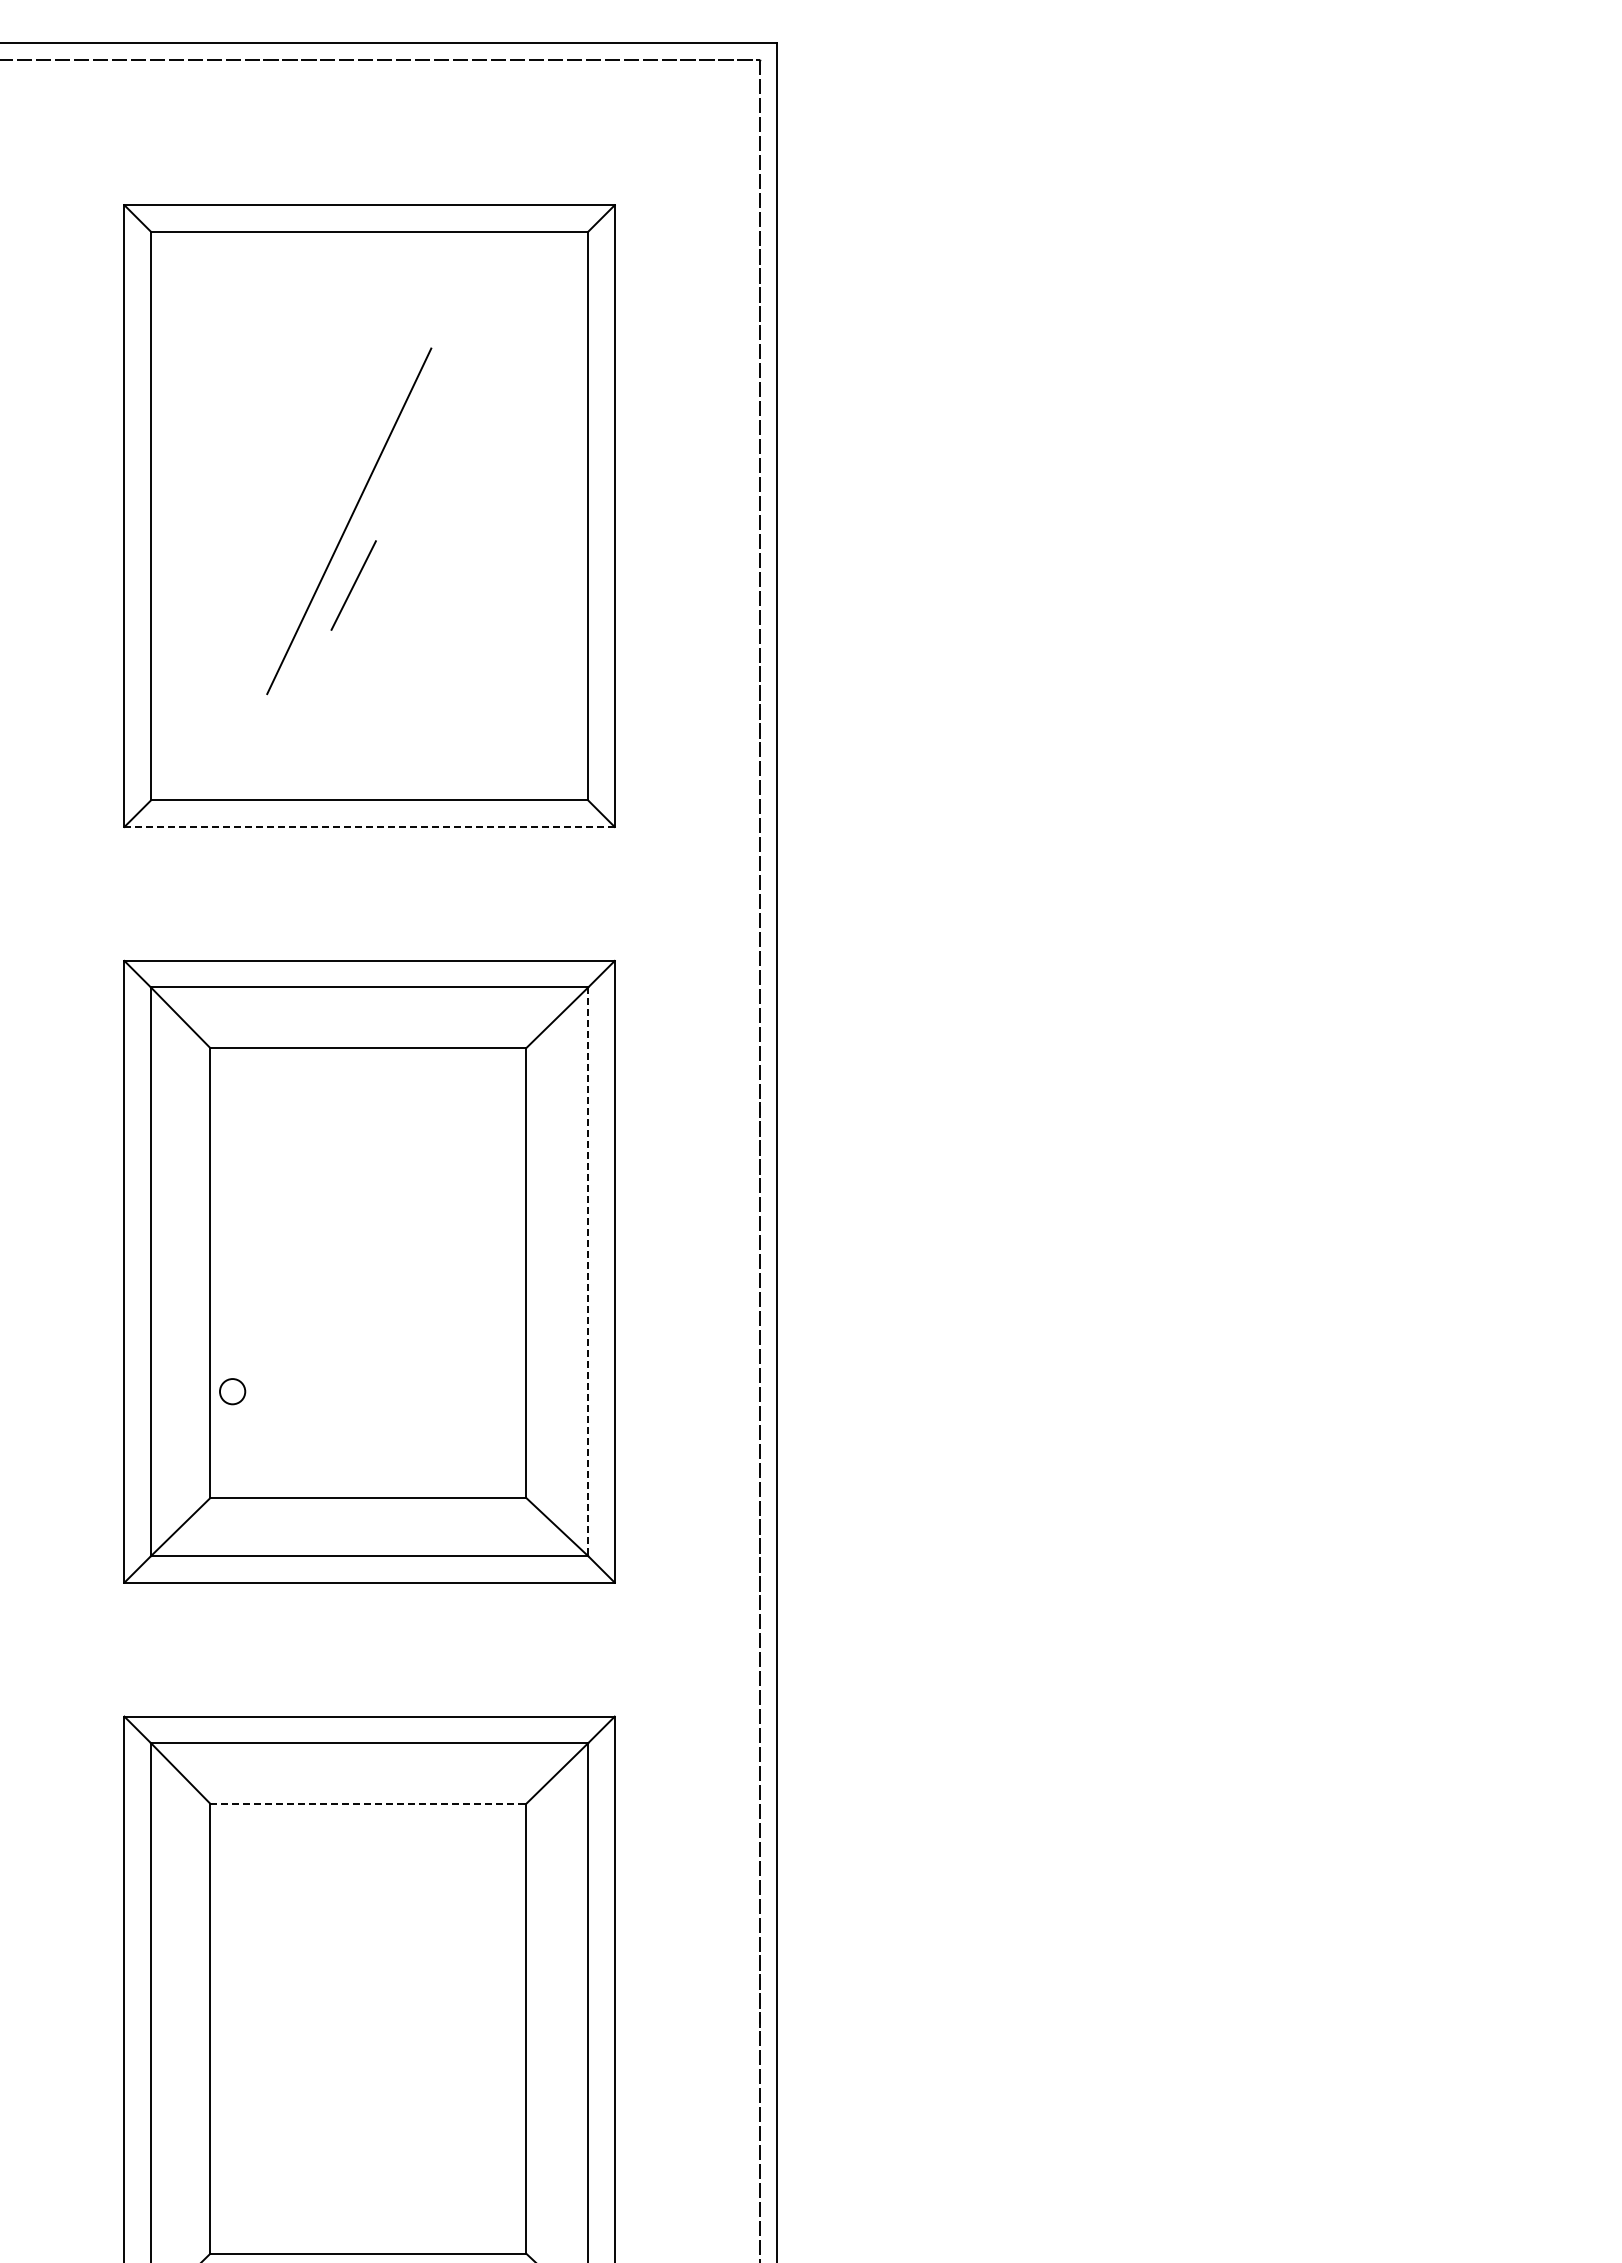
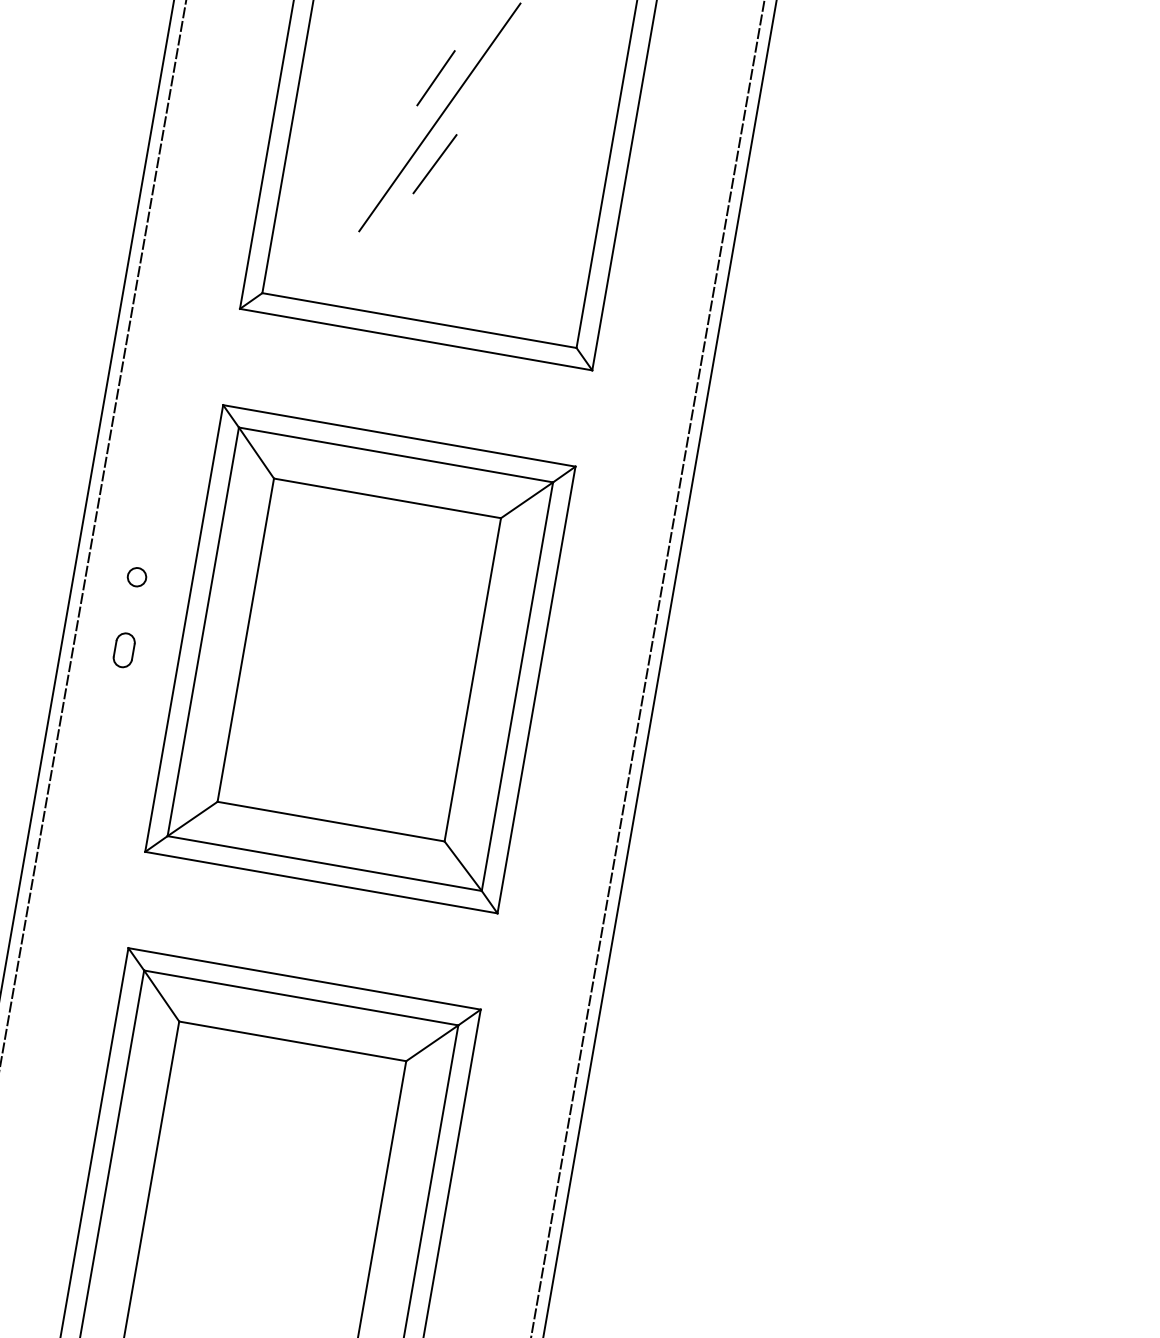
line: (334, 469) -> (435, 78), added
line: (369, 826) -> (416, 339), dashed -> solid
line: (588, 1272) -> (517, 687), dashed -> solid
part: (48, 1315) -> (124, 650), added
circle: (232, 1391) -> (136, 577), moved
line: (368, 1803) -> (292, 1041), dashed -> solid

